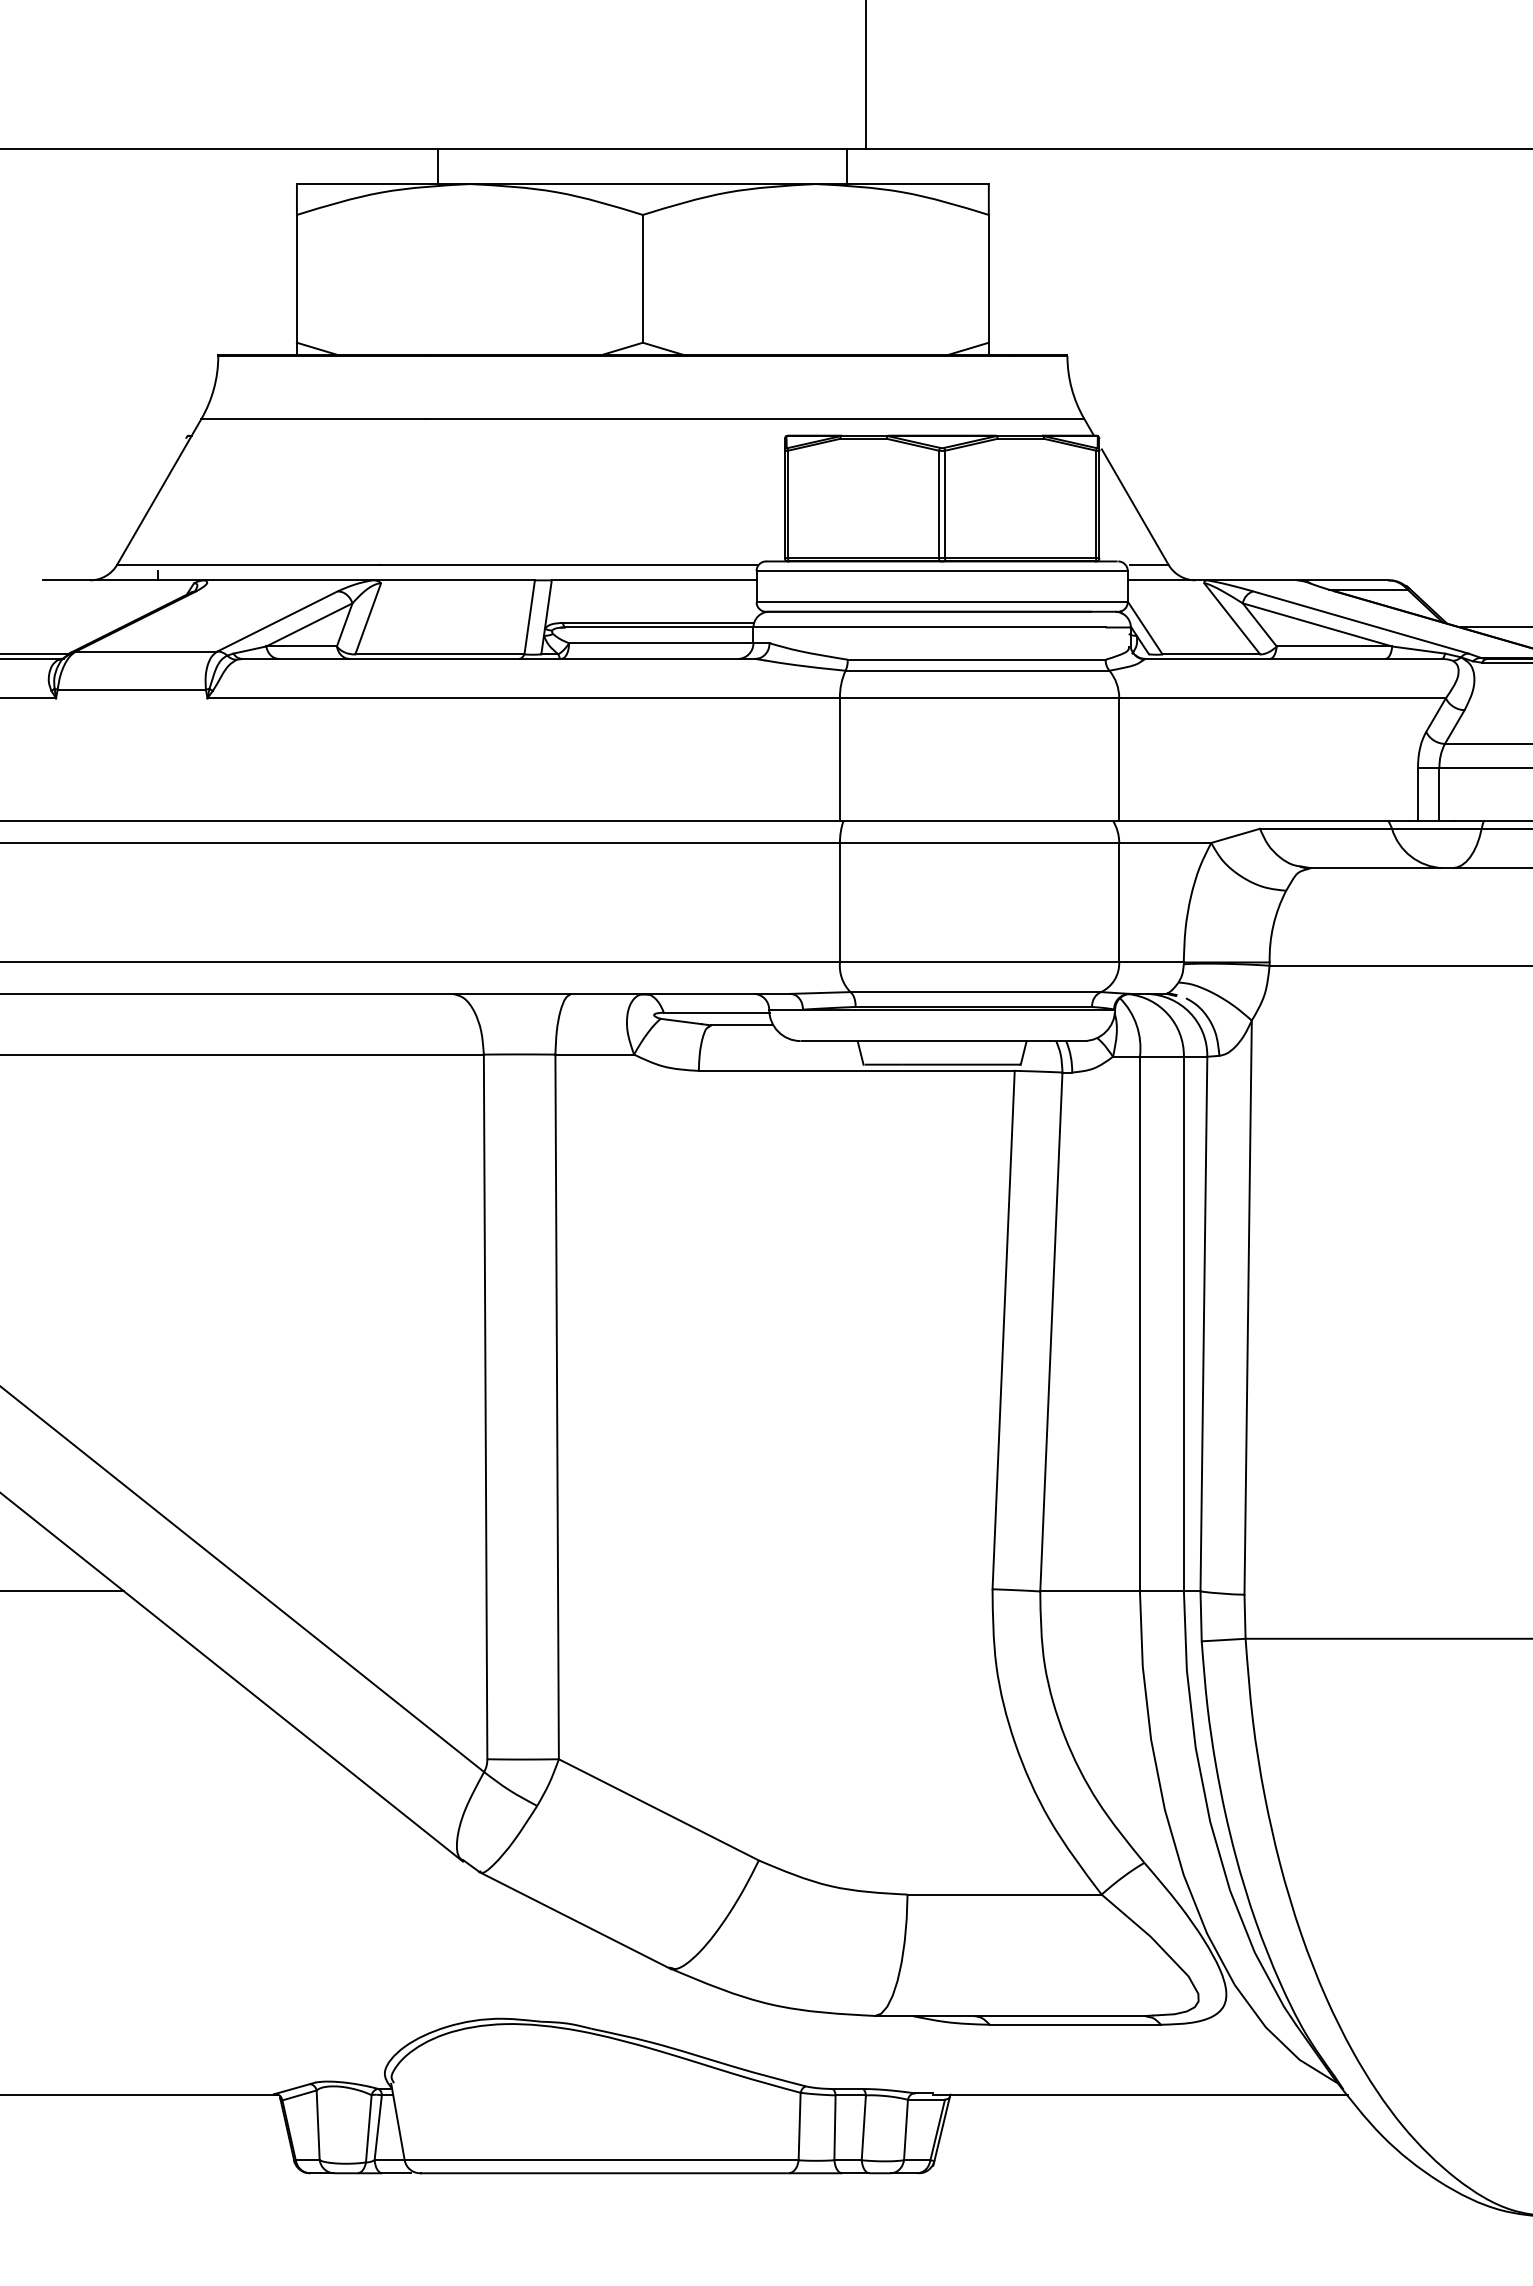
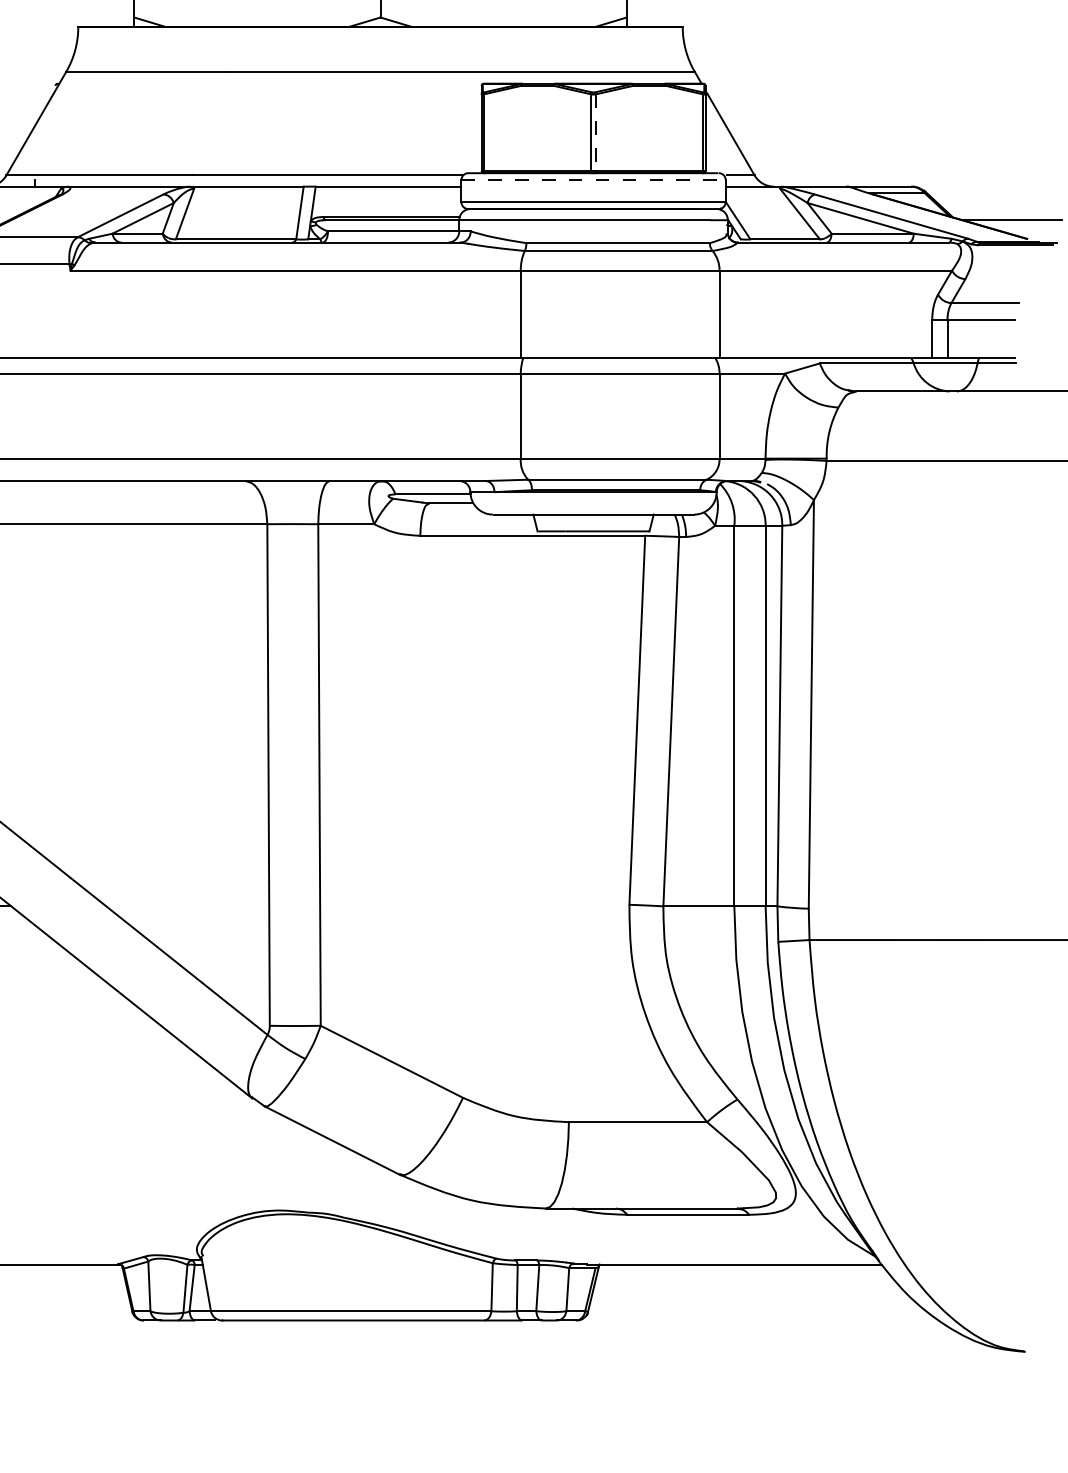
line: (945, 504) -> (595, 132), solid -> dashed
line: (942, 570) -> (593, 179), solid -> dashed

